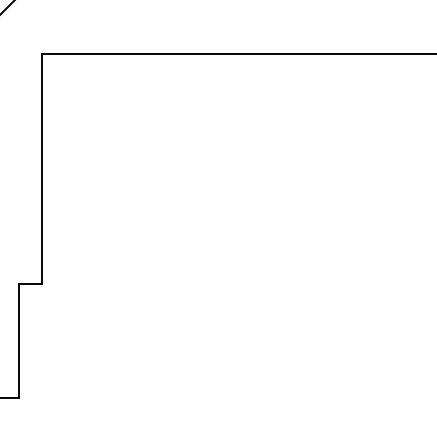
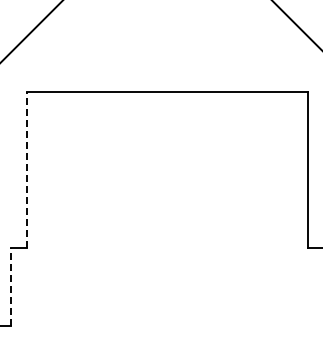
line: (41, 167) -> (26, 169), solid -> dashed
line: (19, 339) -> (11, 286), solid -> dashed

